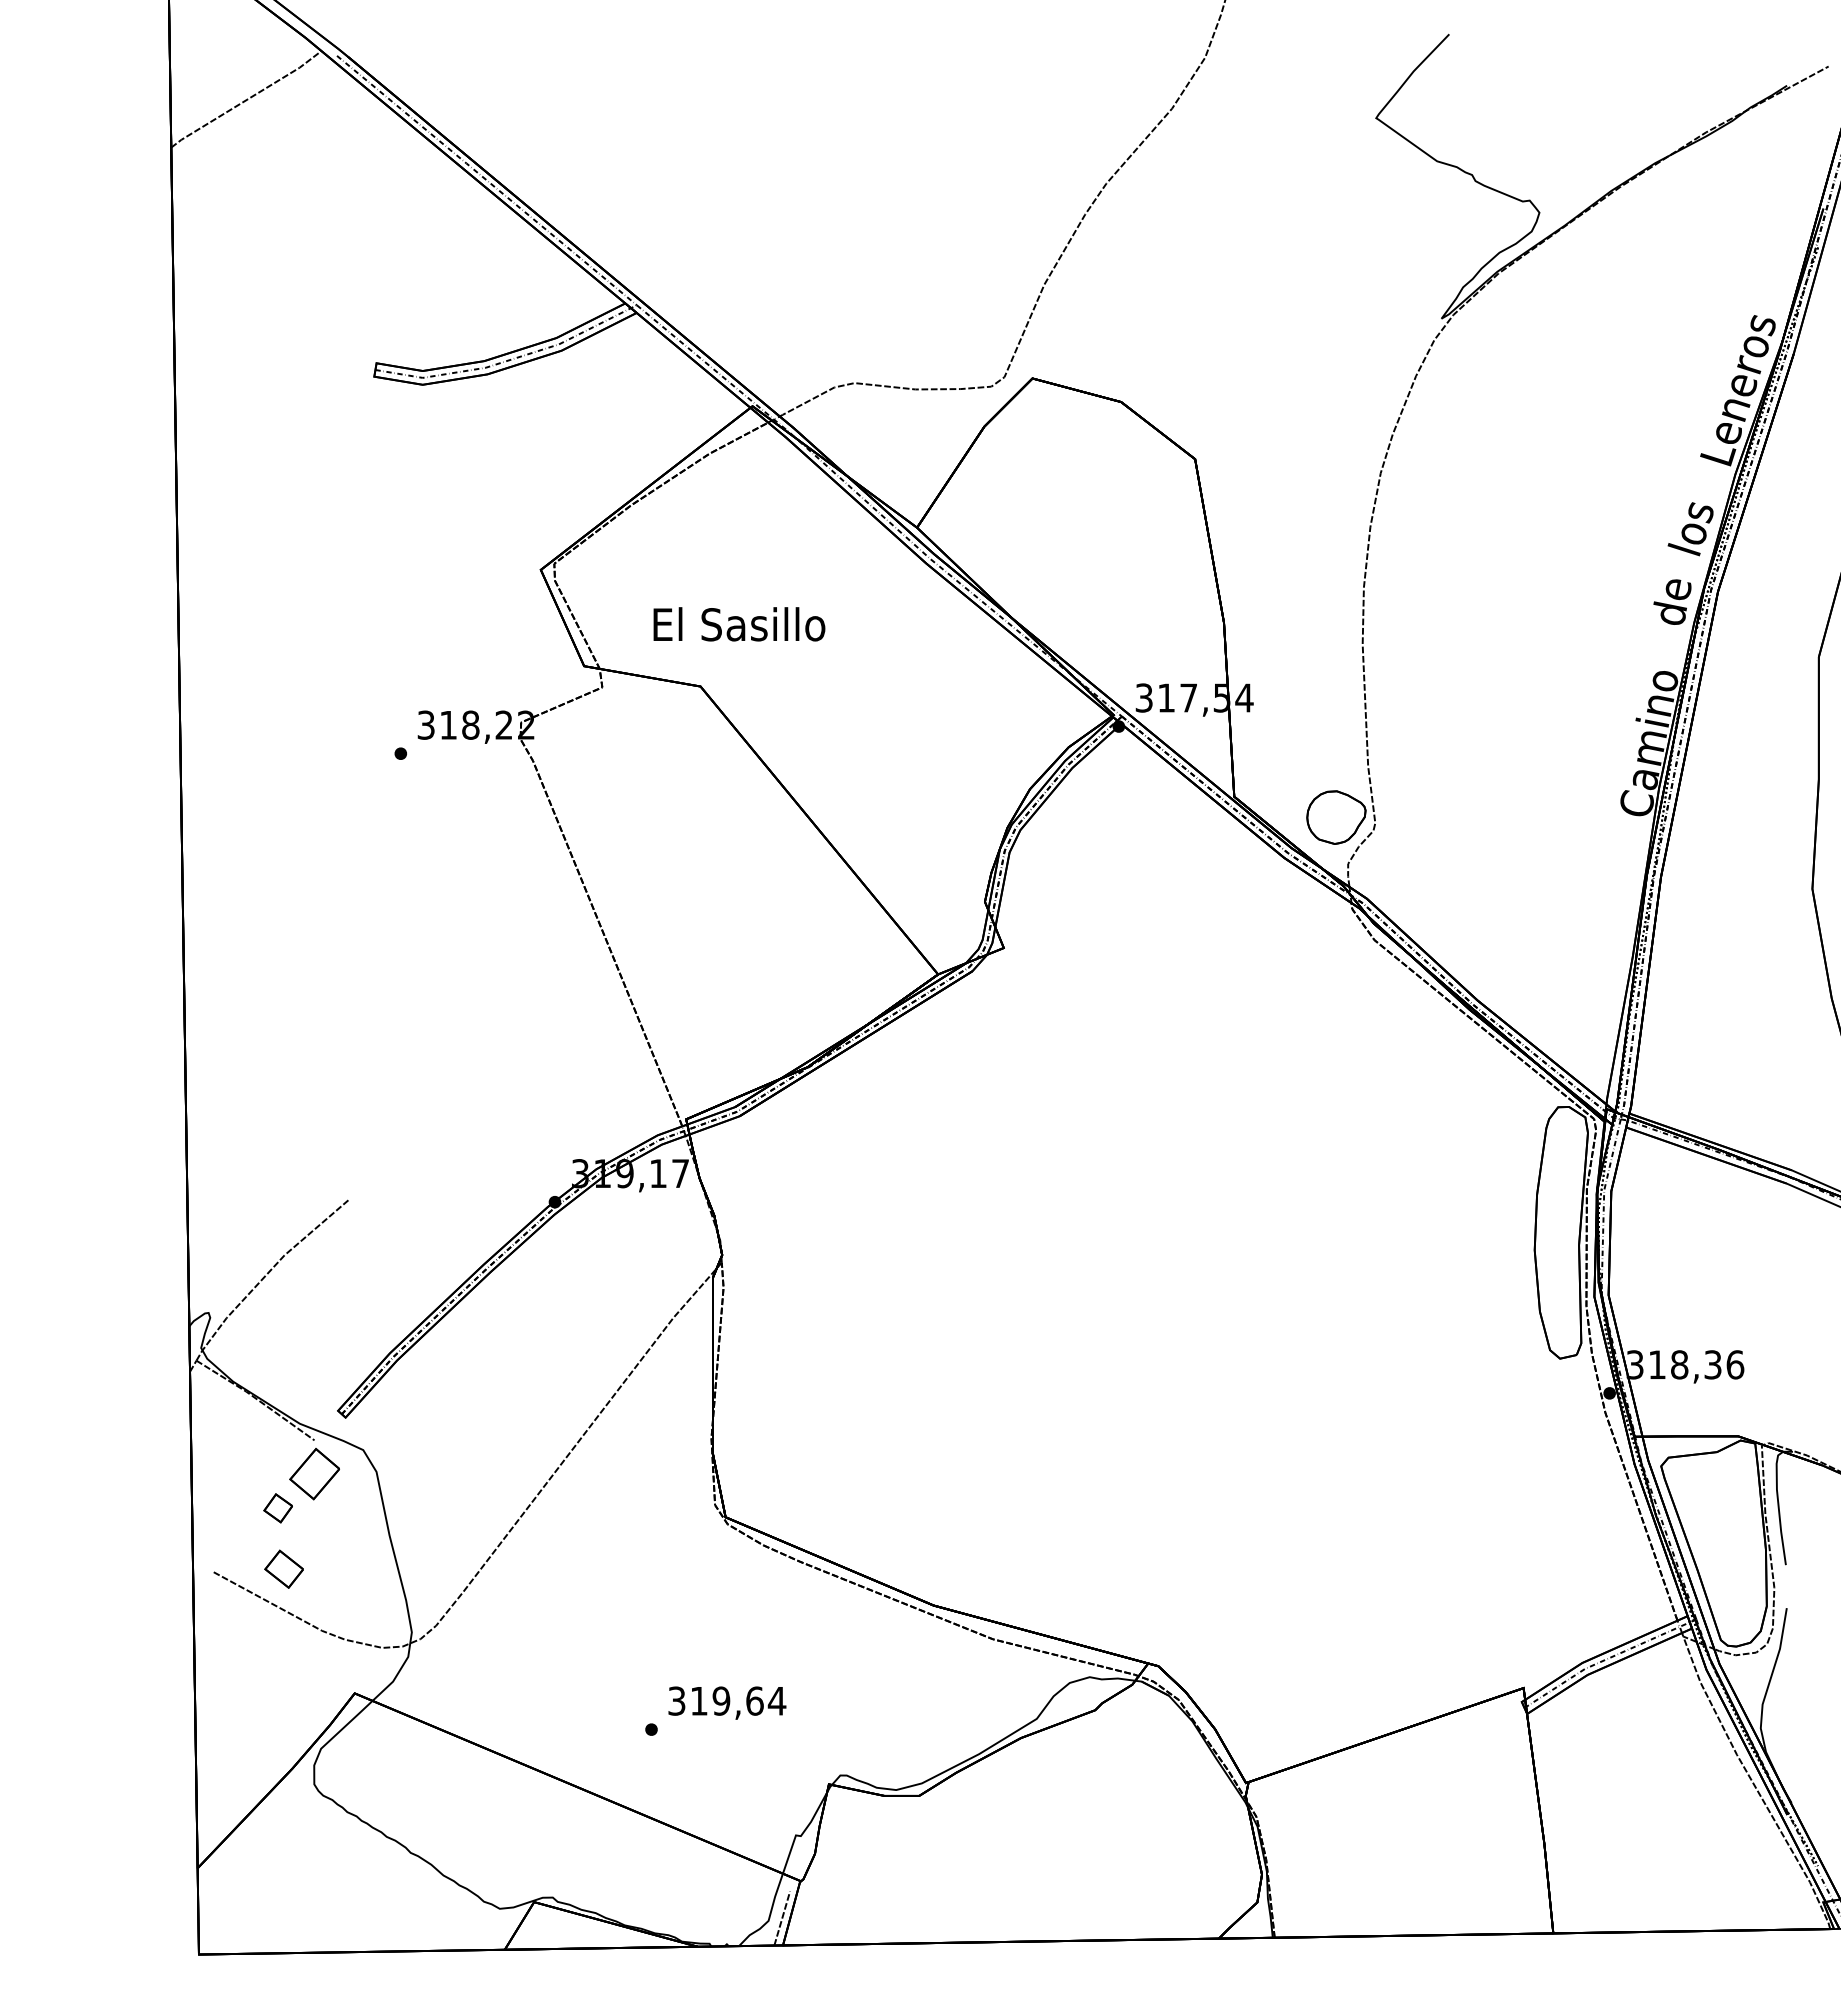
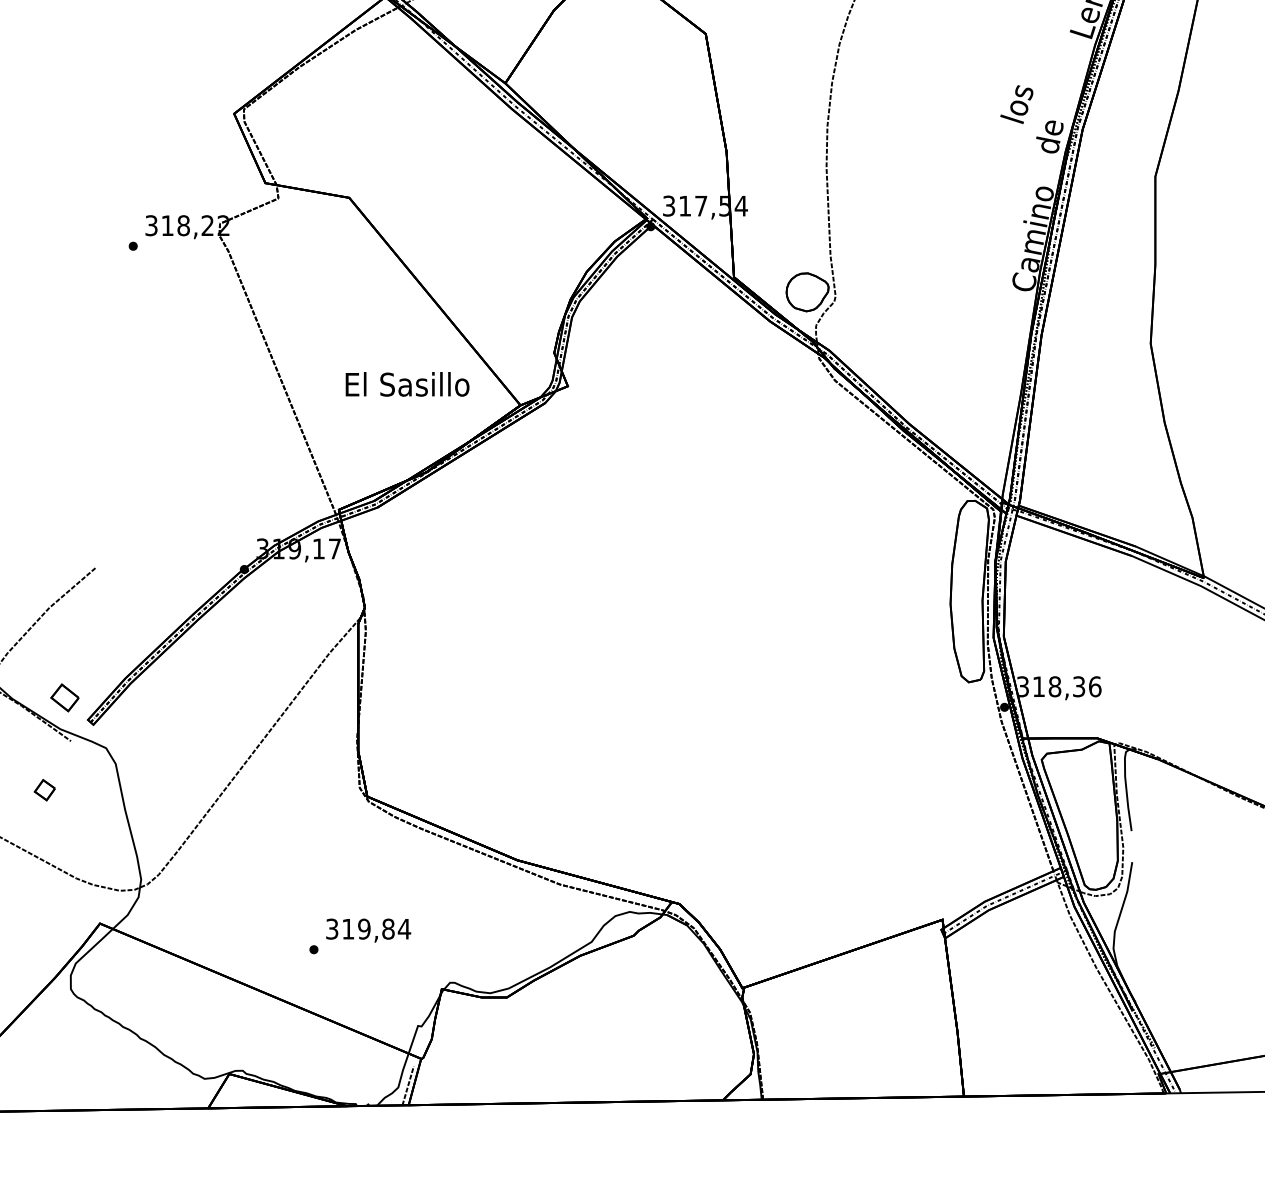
text: (1690, 529) -> (1016, 104), moved
text: (739, 624) -> (407, 384), moved
part: (314, 1474) -> (71, 765), removed
part: (283, 1568) -> (64, 697), moved
text: (754, 1700) -> (388, 928), 319,64 -> 319,84

